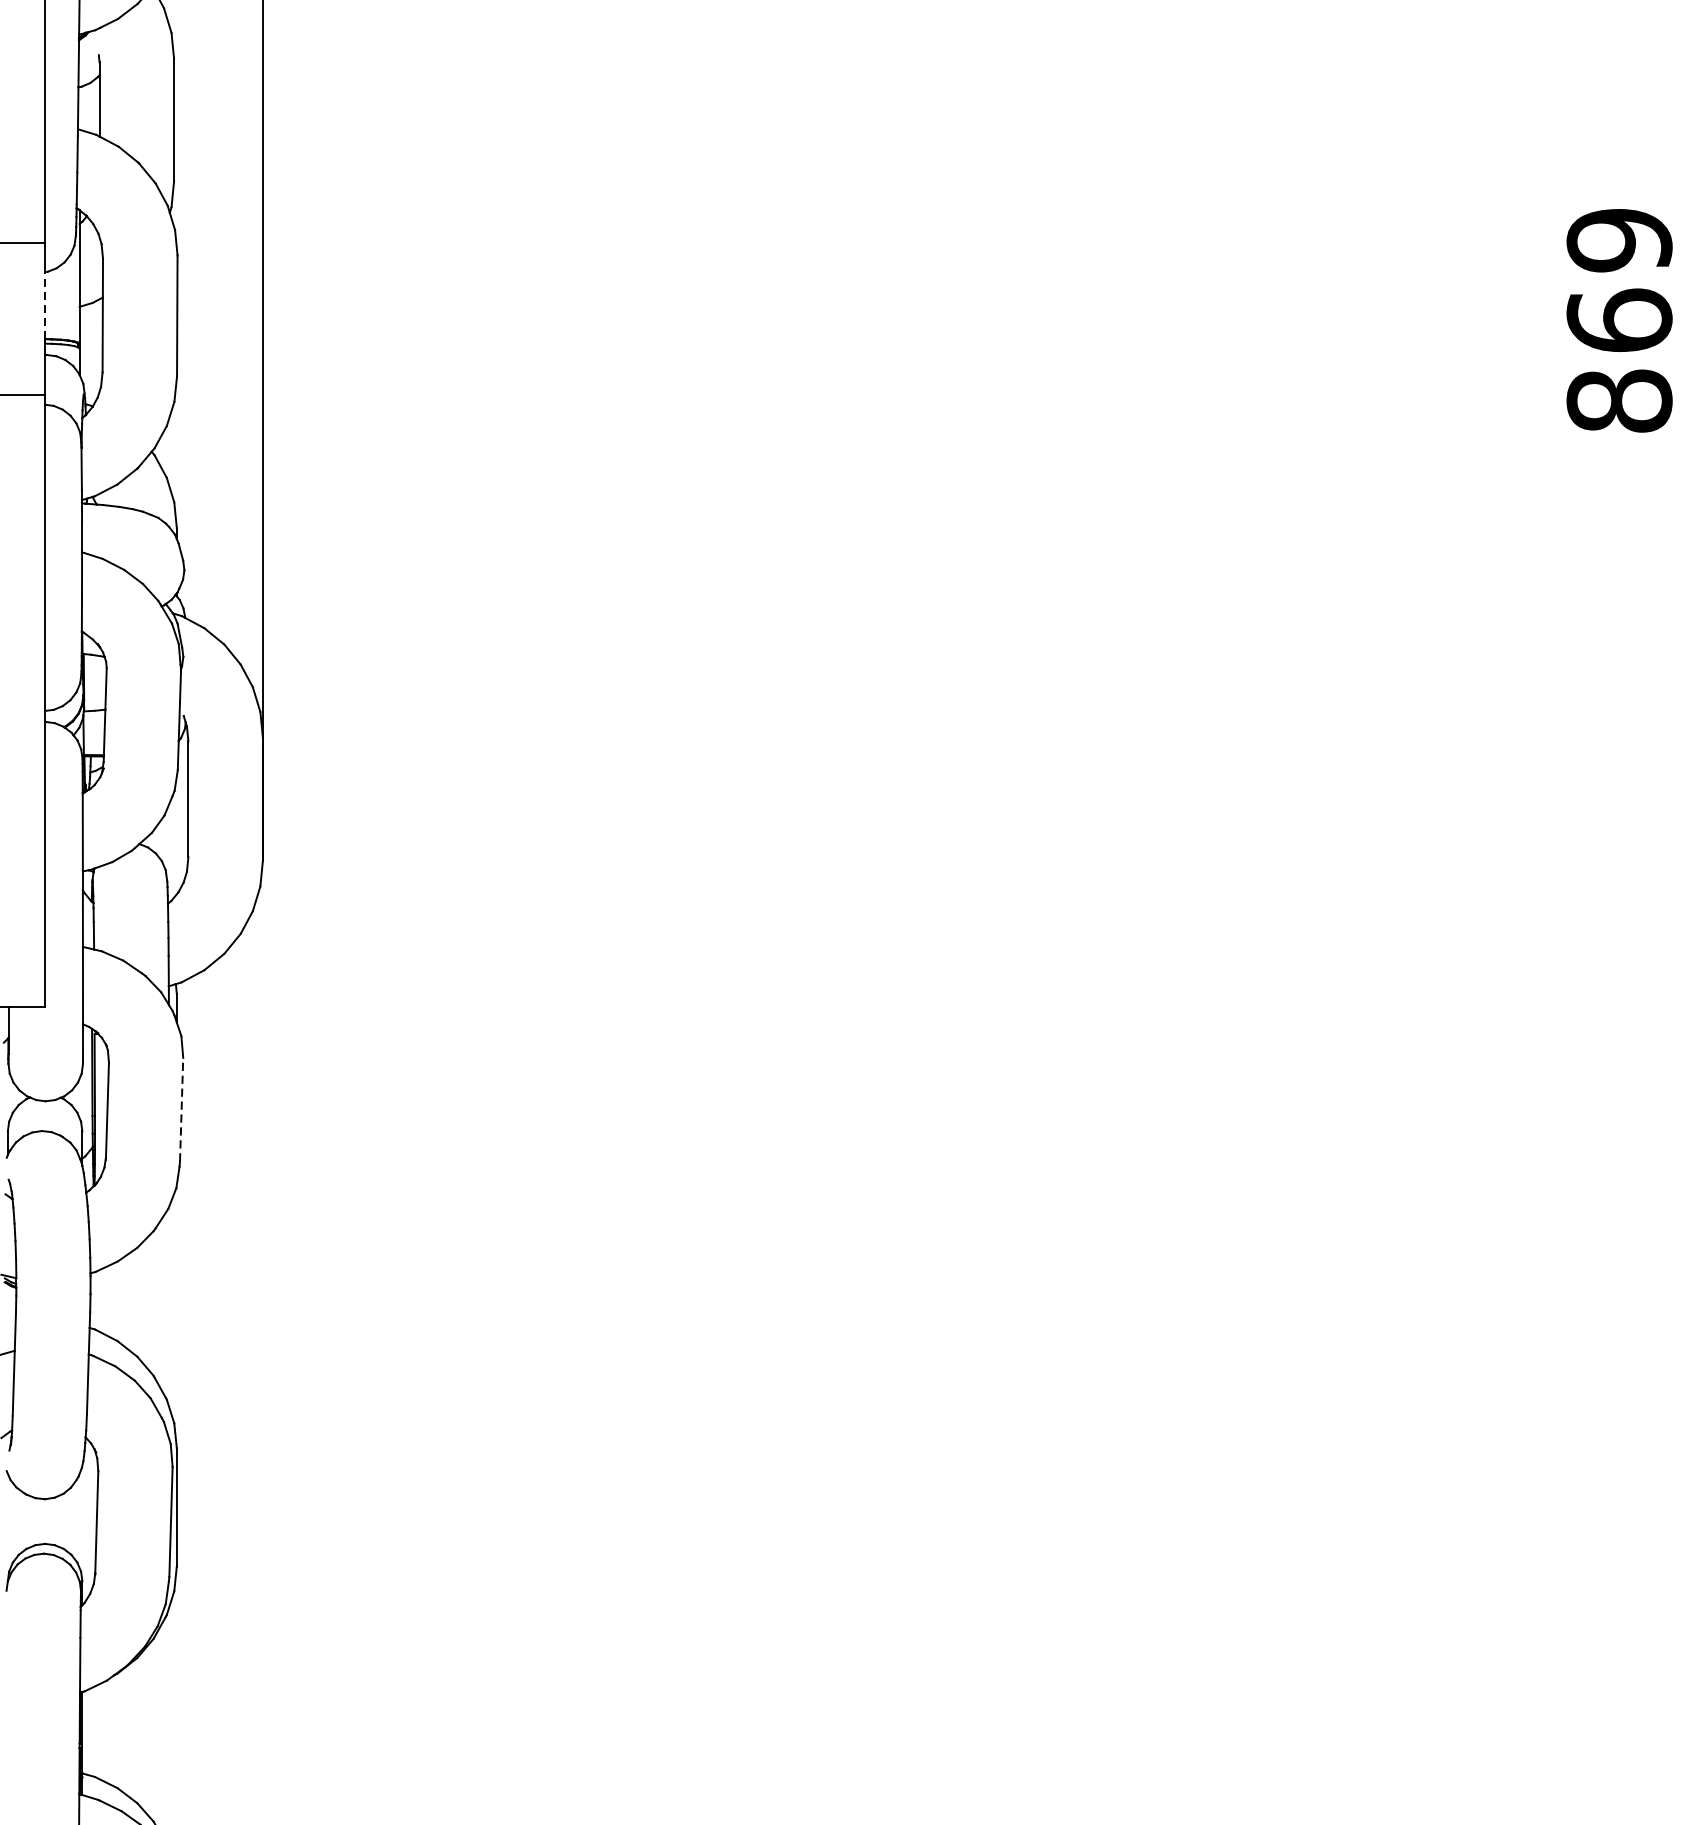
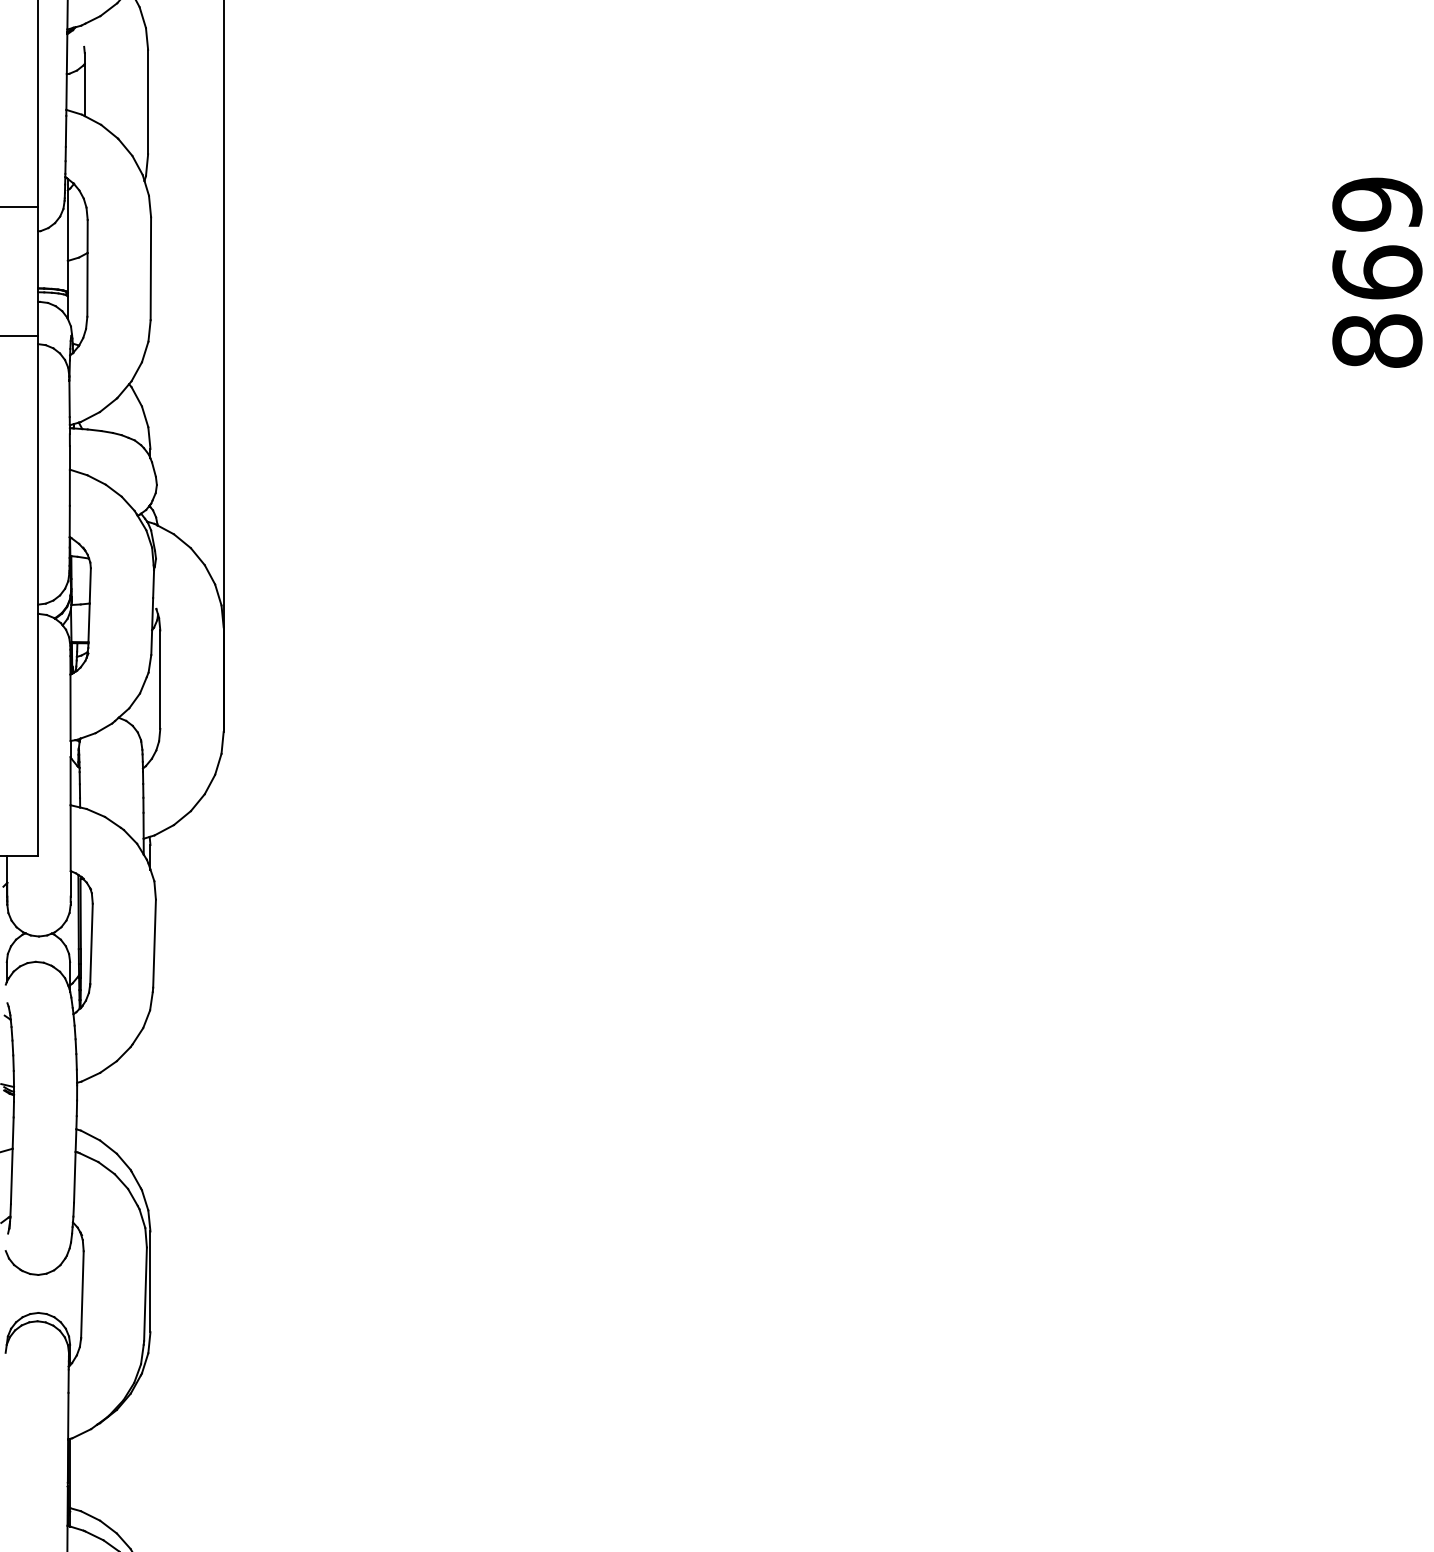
line: (45, 305) -> (38, 259), dashed -> solid
line: (181, 1109) -> (154, 943), dashed -> solid

